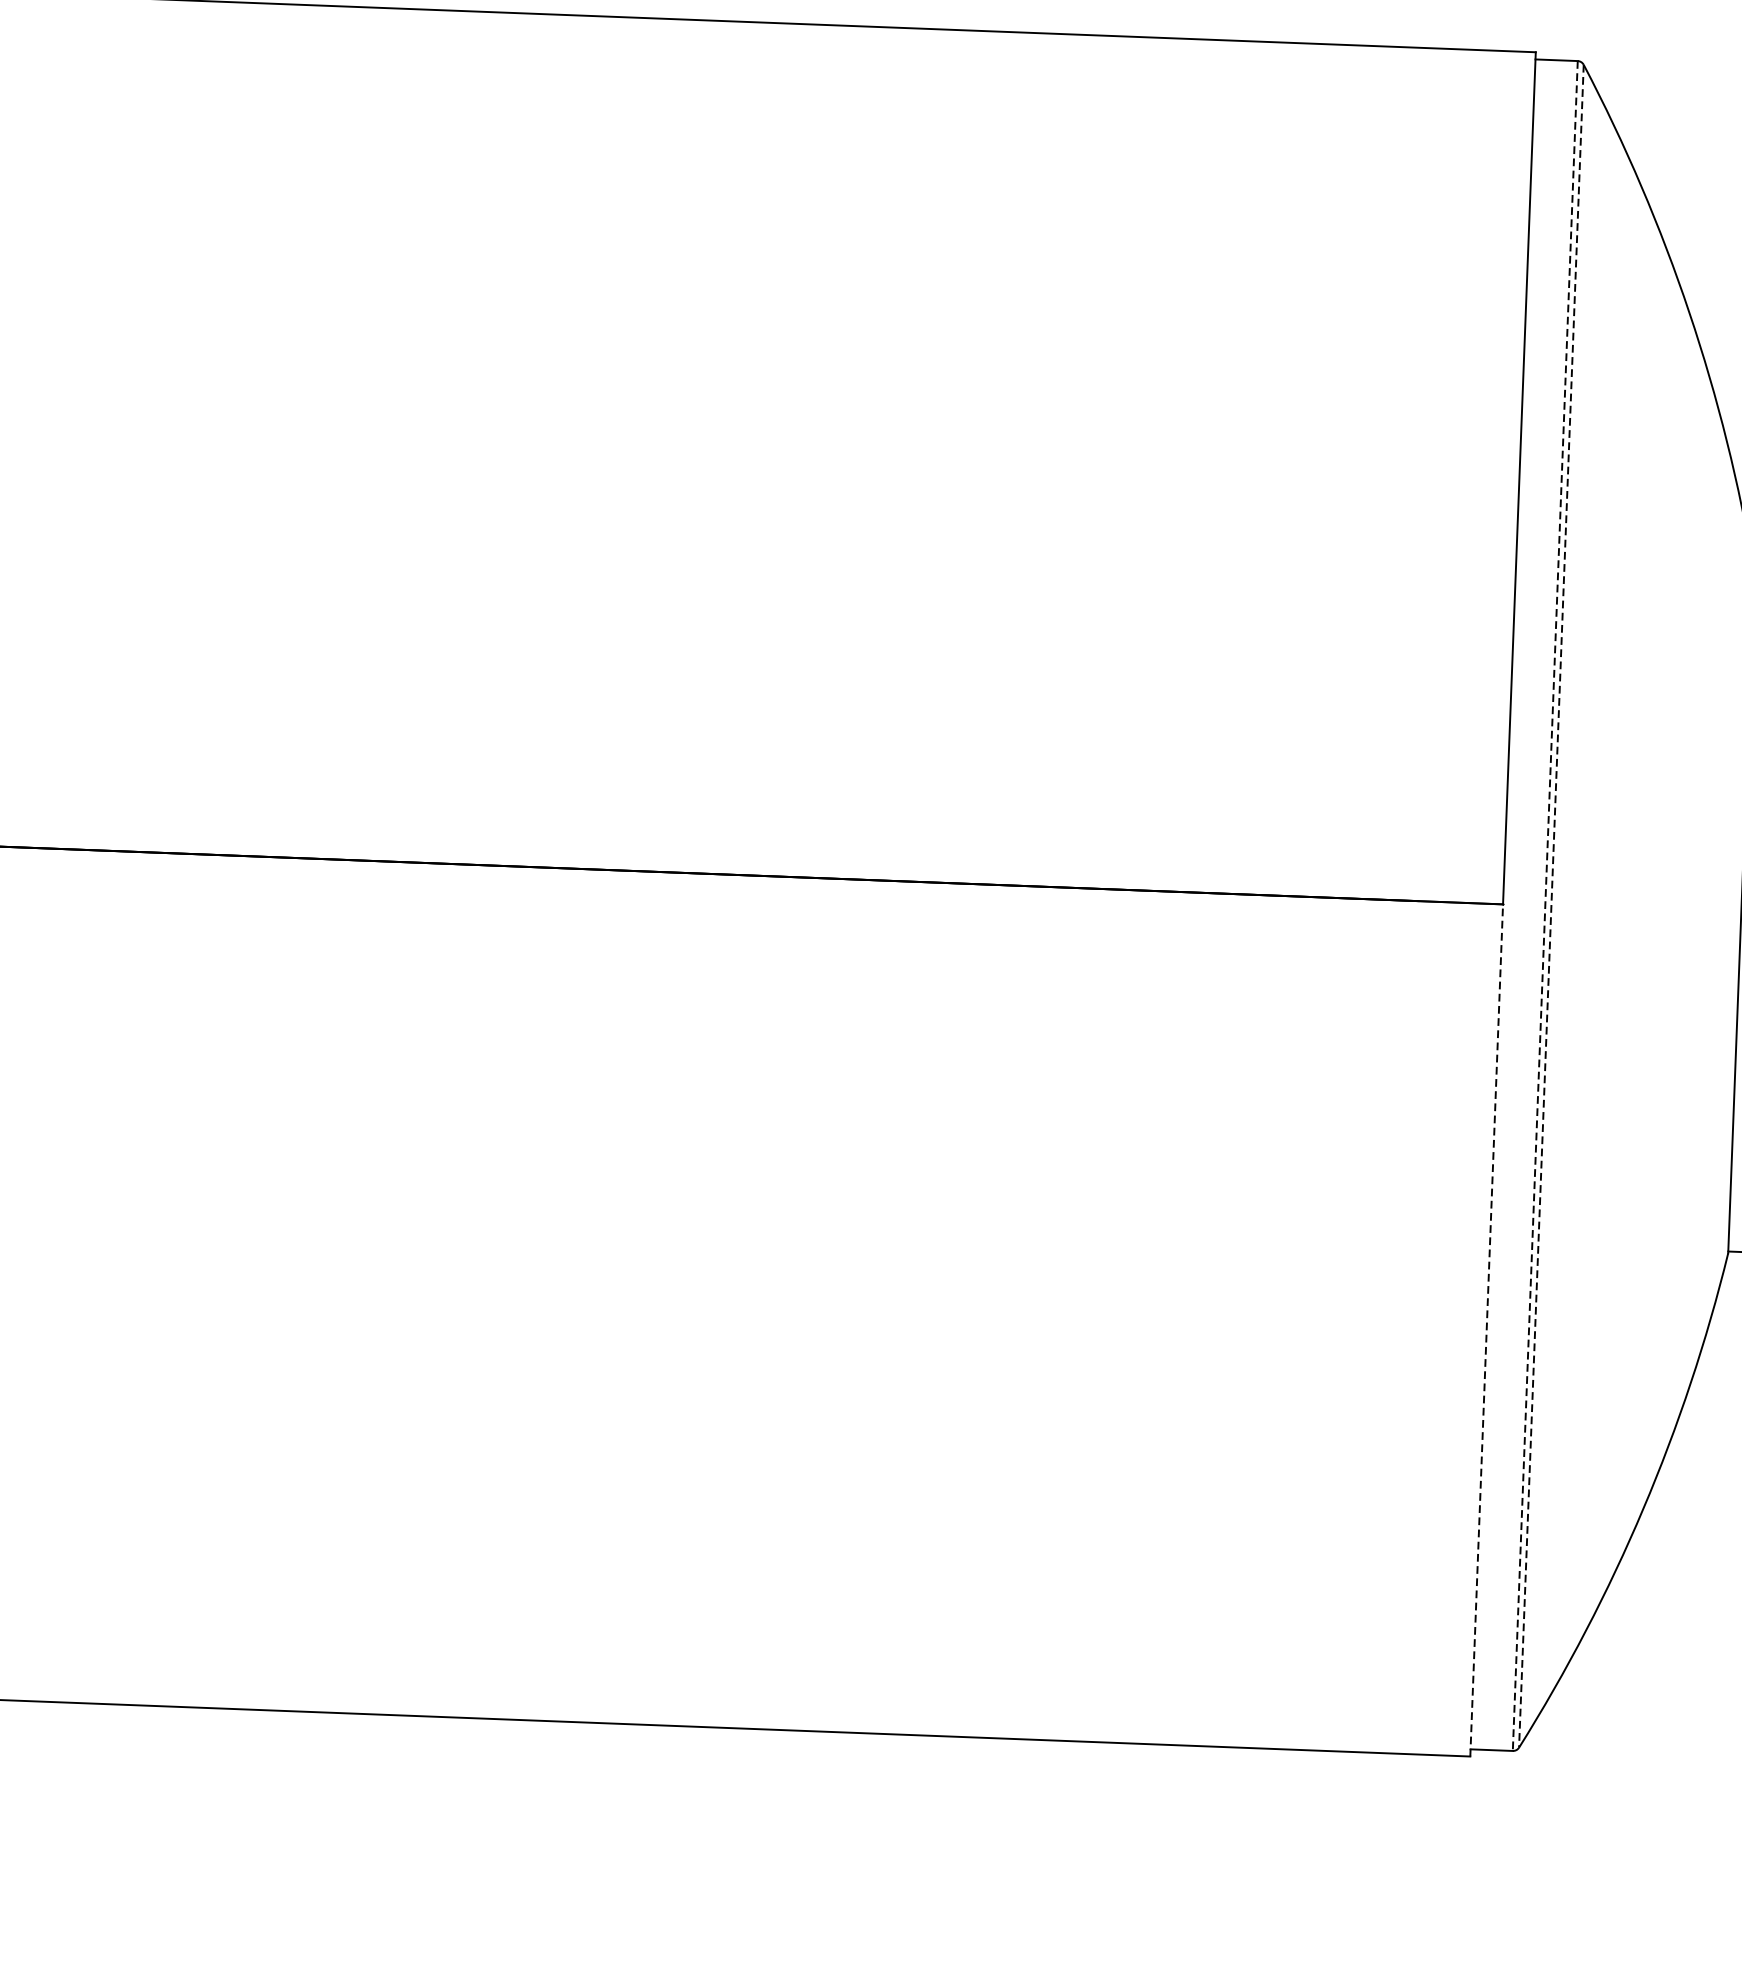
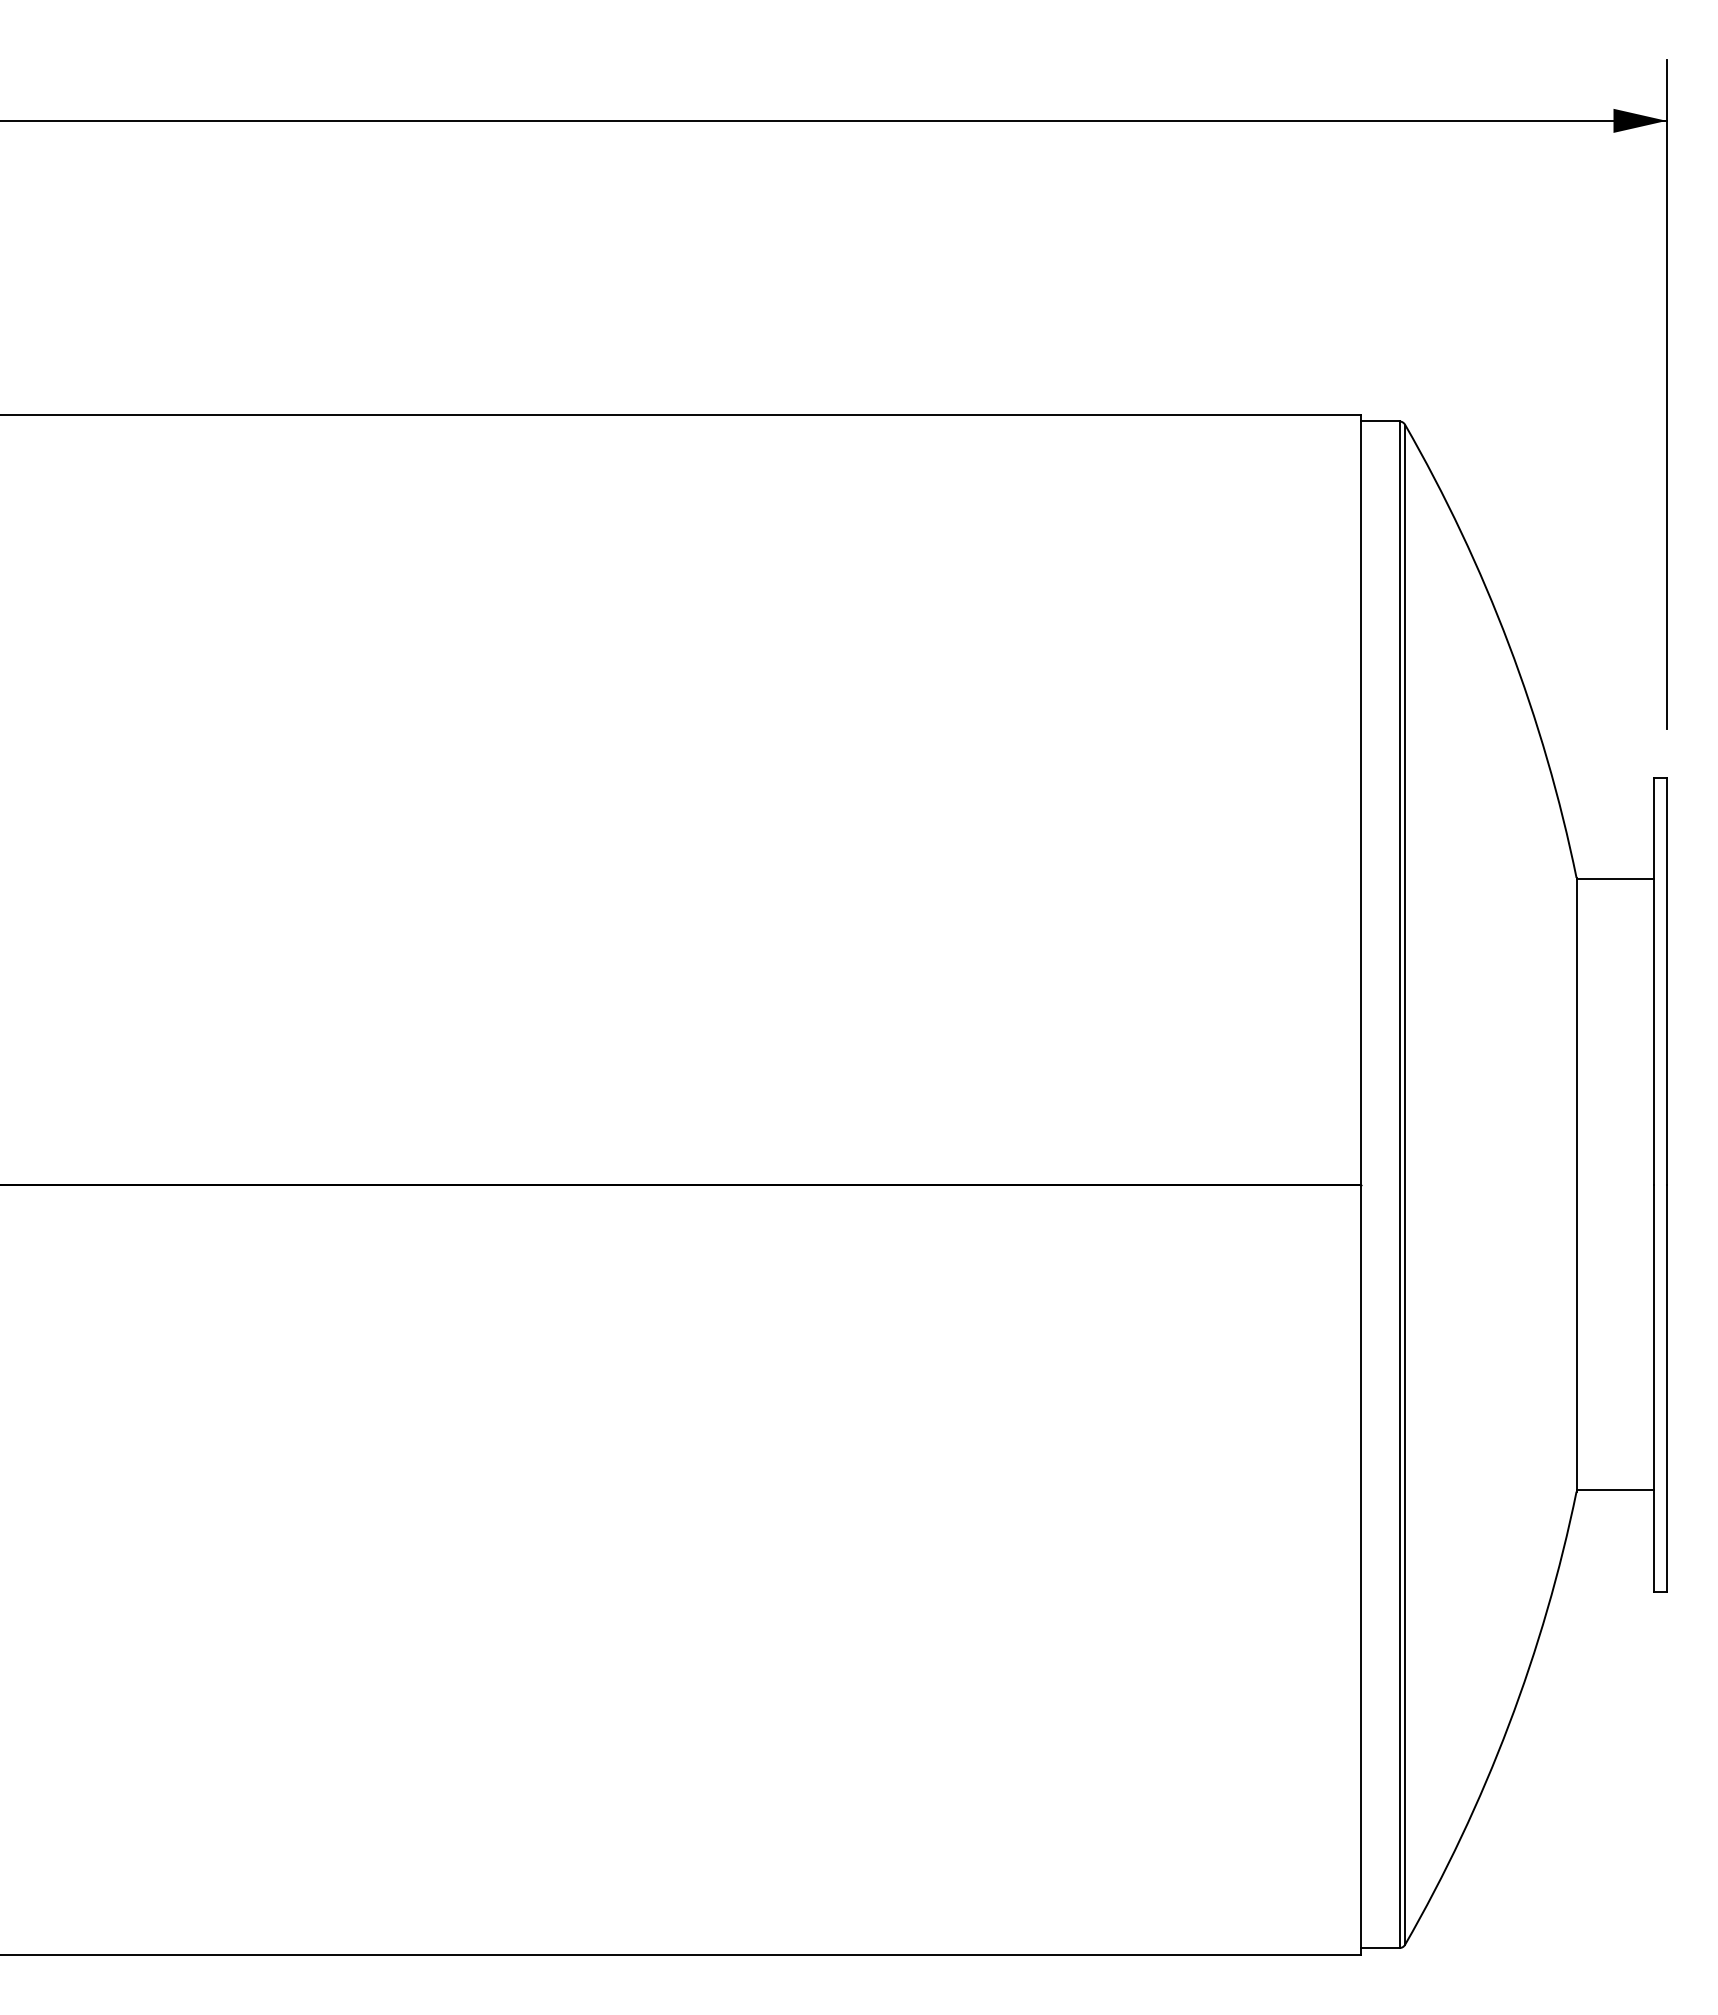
line: (1545, 906) -> (1399, 1185), dashed -> solid
line: (1551, 907) -> (1405, 1185), dashed -> solid
line: (1486, 1330) -> (1361, 1569), dashed -> solid

